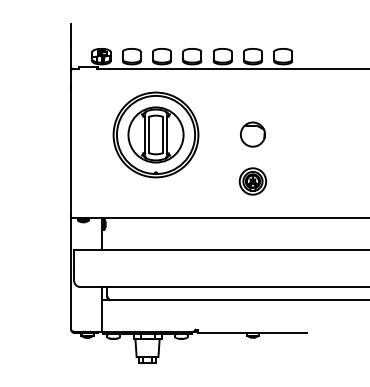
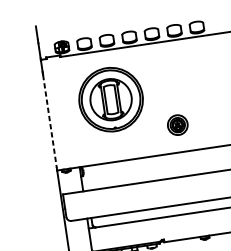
part: (252, 134) -> (182, 88), removed
line: (71, 151) -> (50, 121), solid -> dashed
part: (252, 181) -> (177, 125), moved

